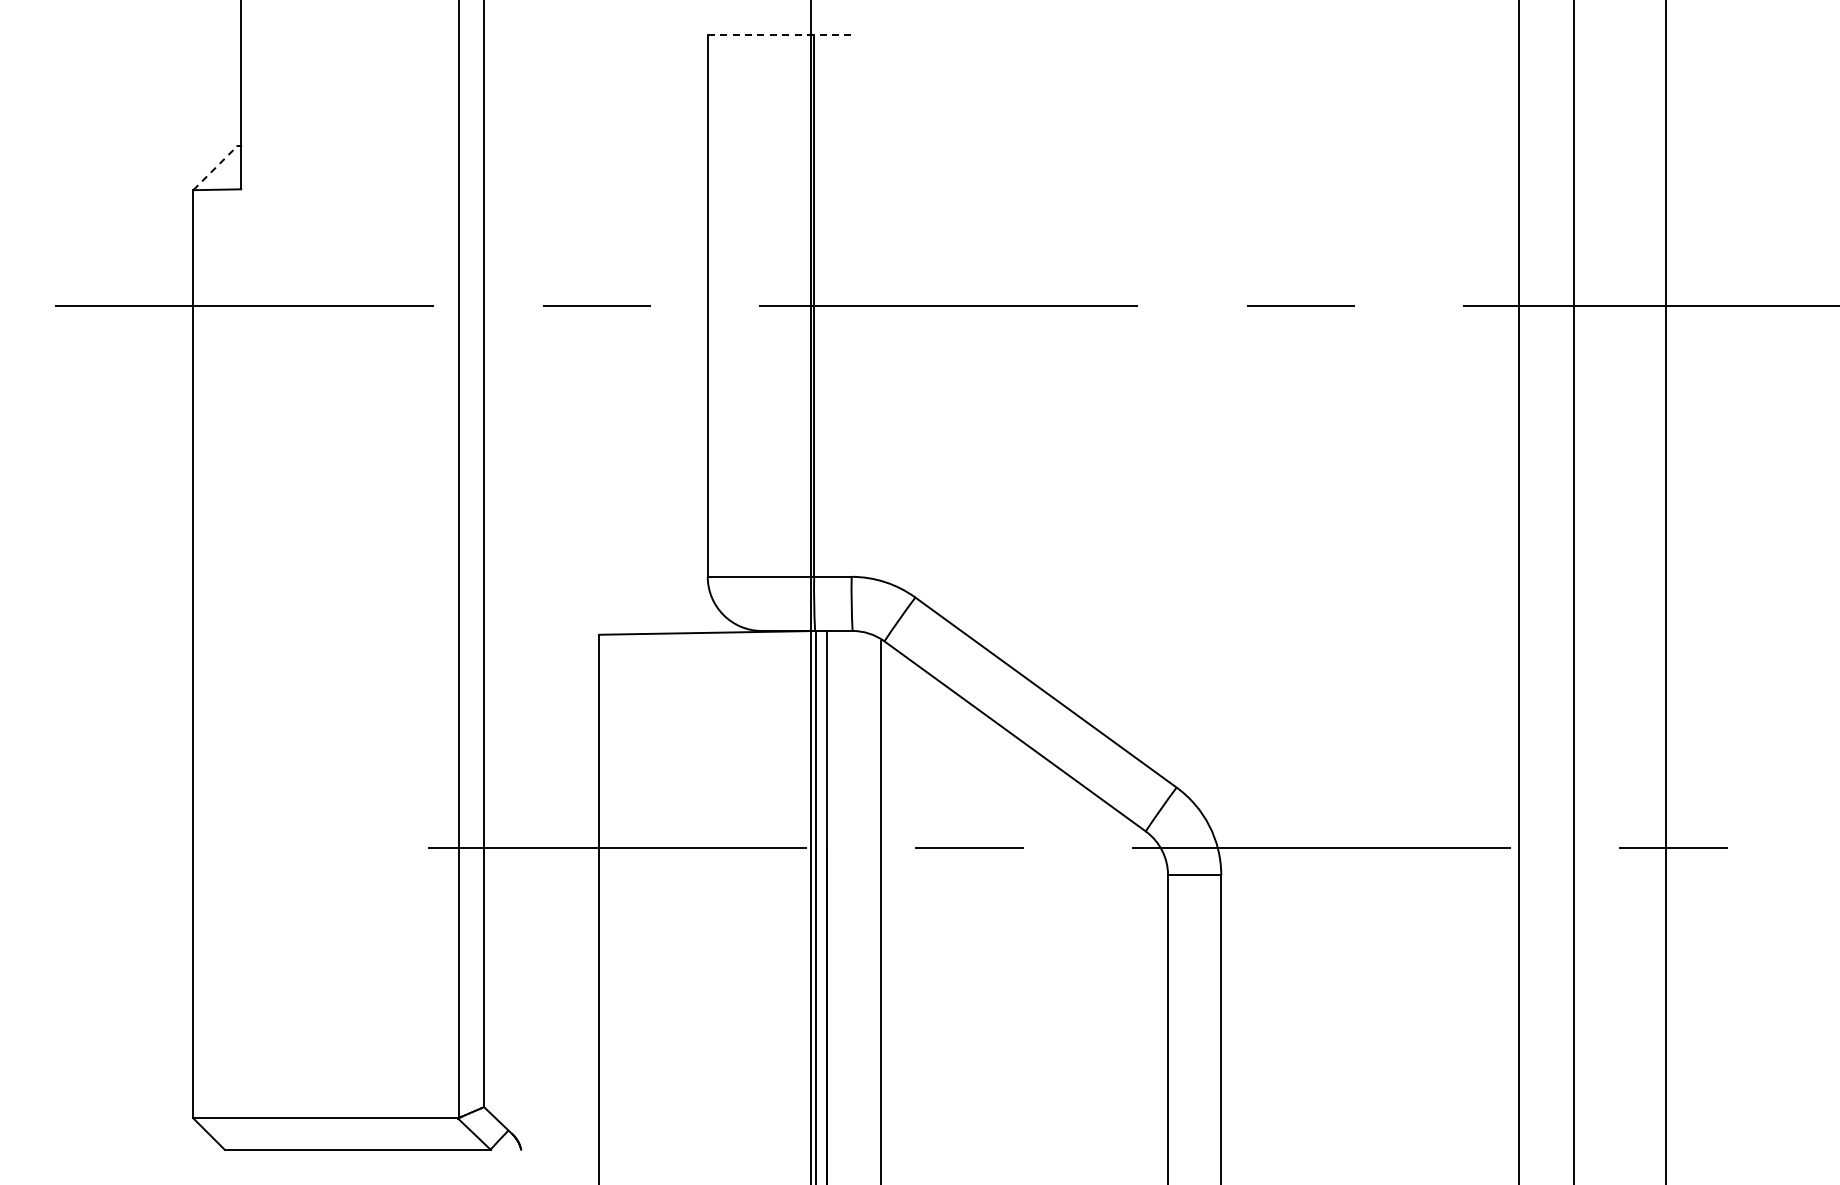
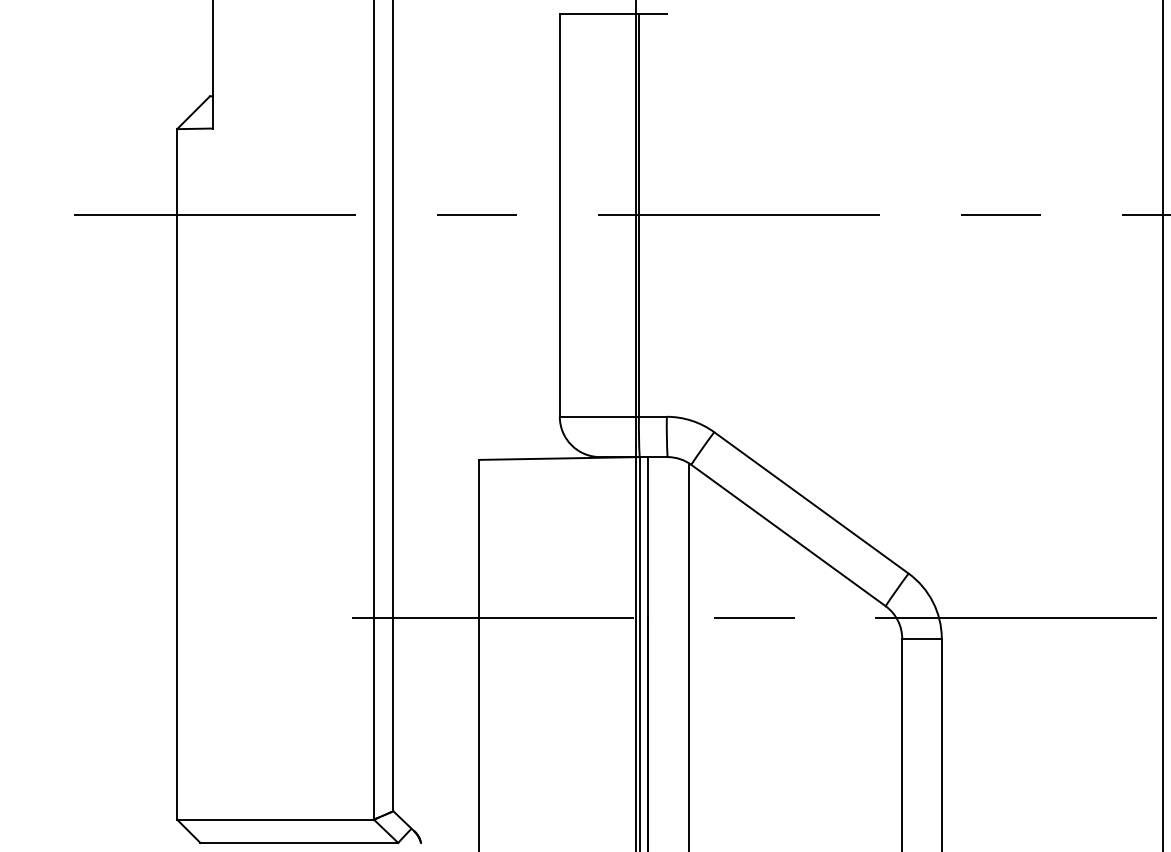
line: (779, 35) -> (613, 14), dashed -> solid
line: (215, 167) -> (193, 112), dashed -> solid

